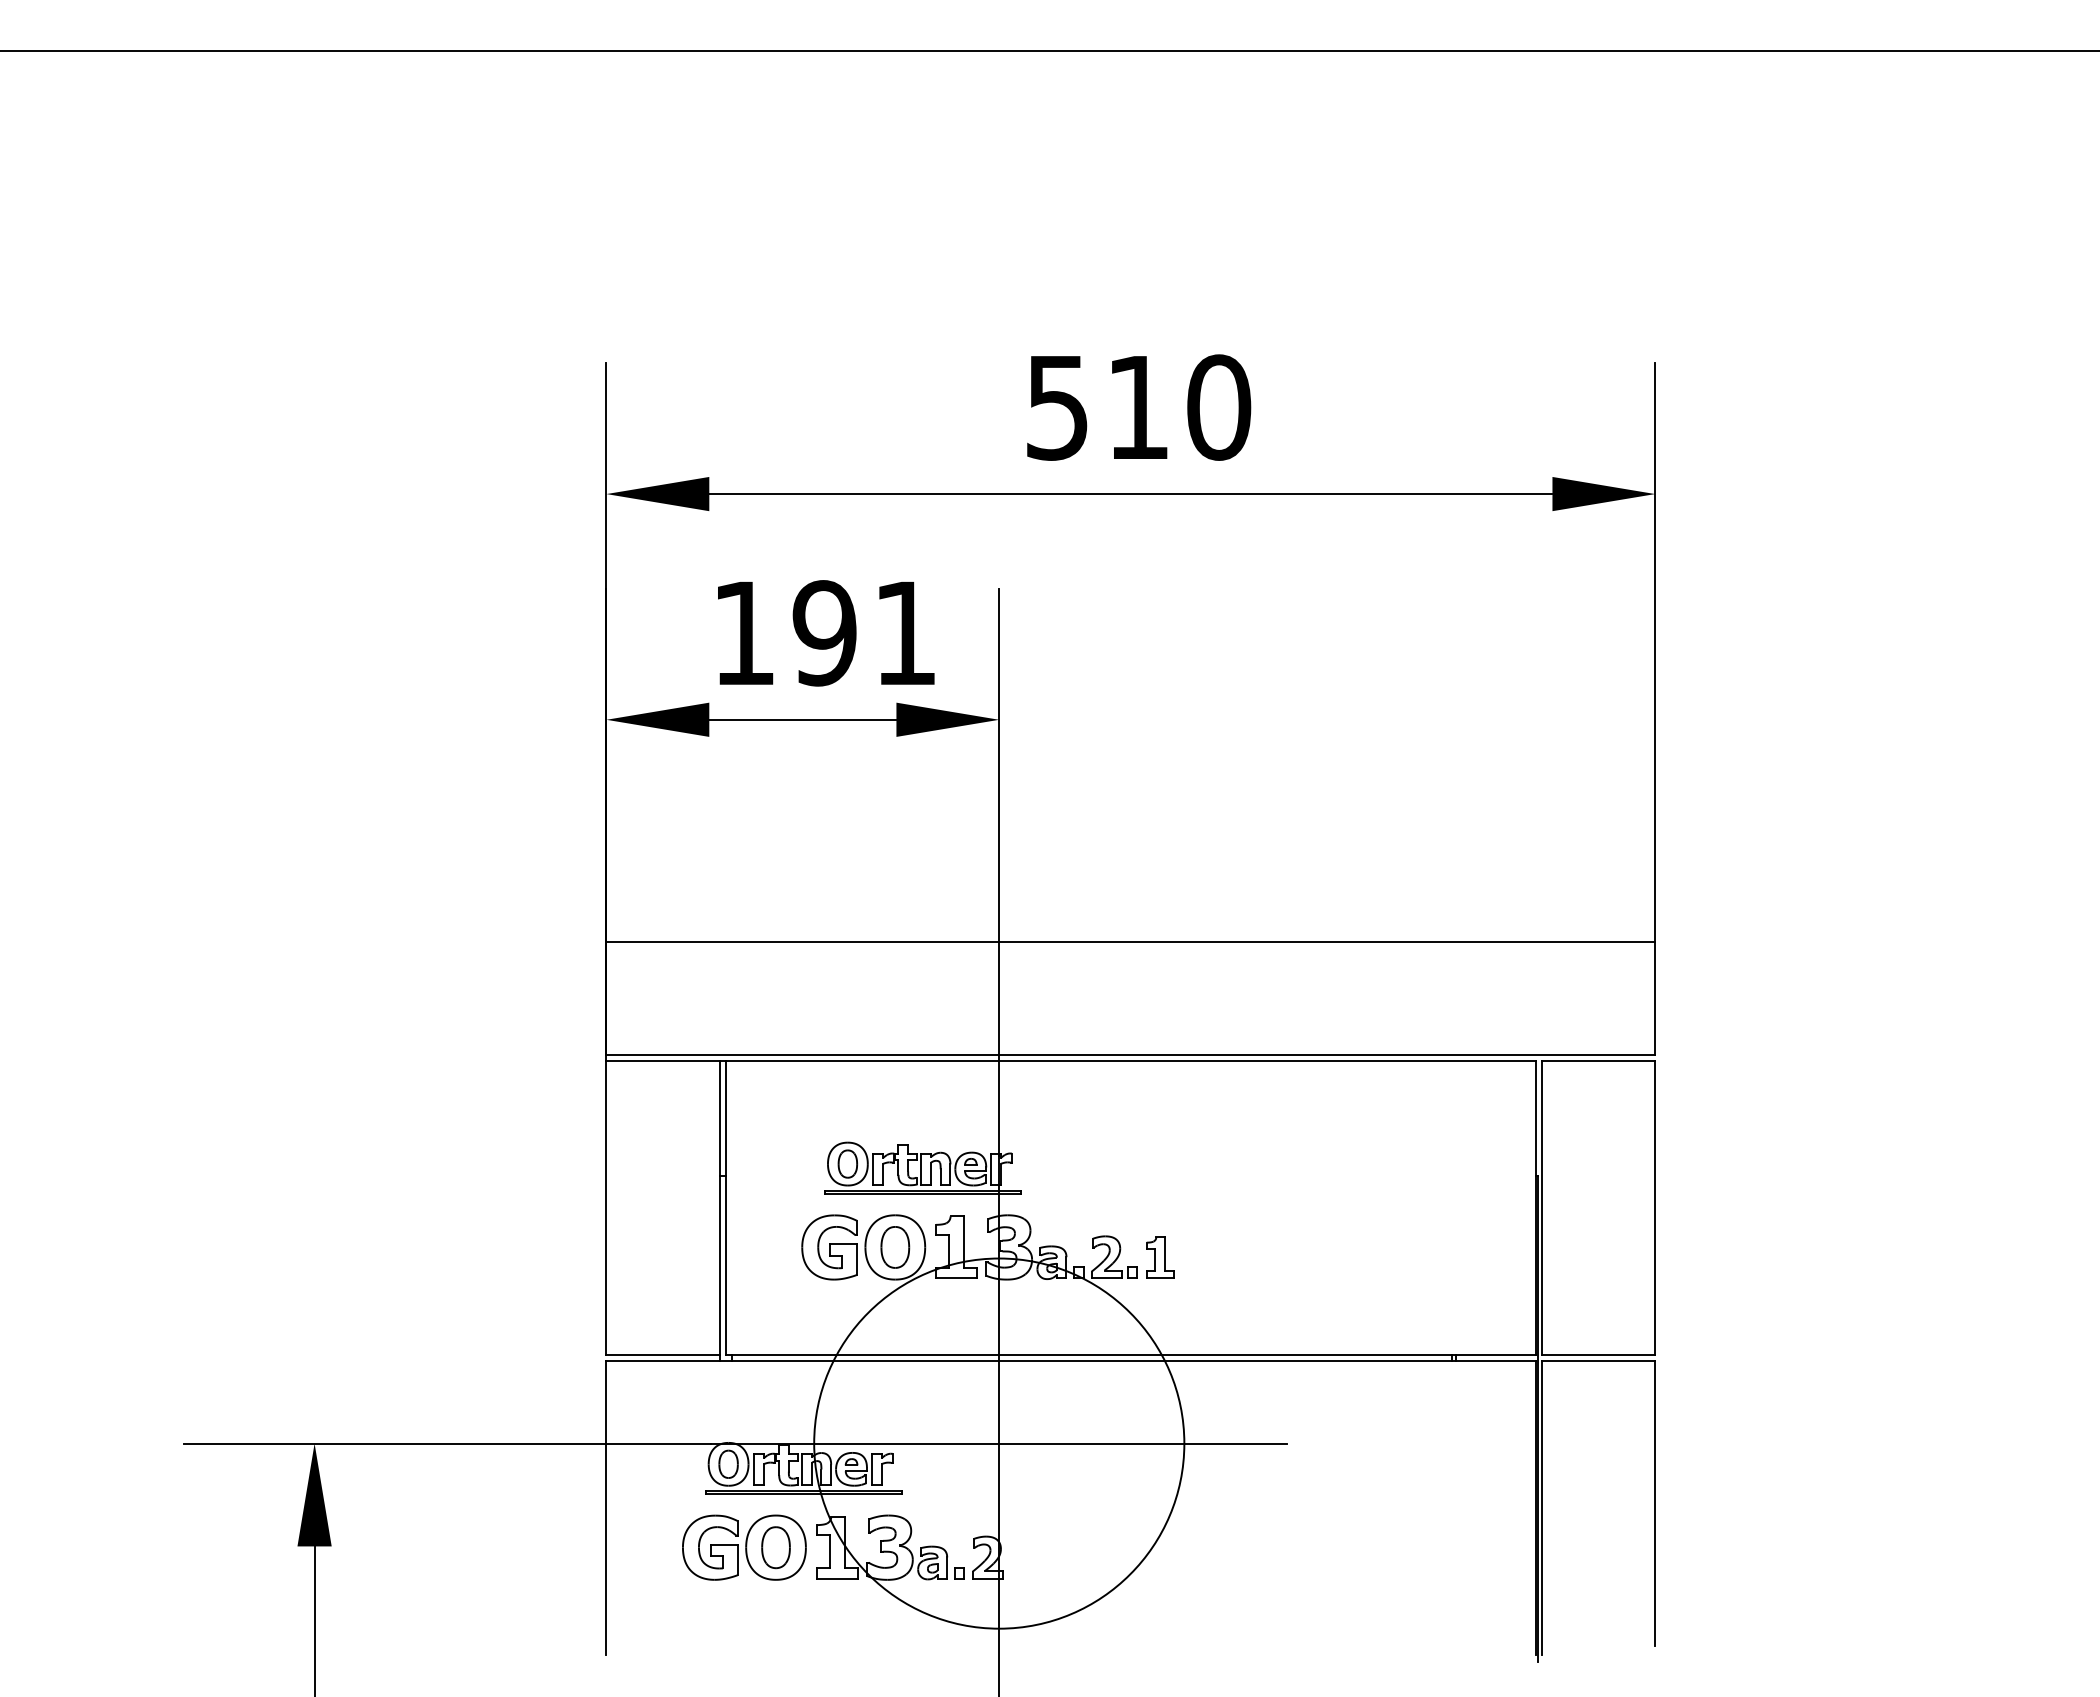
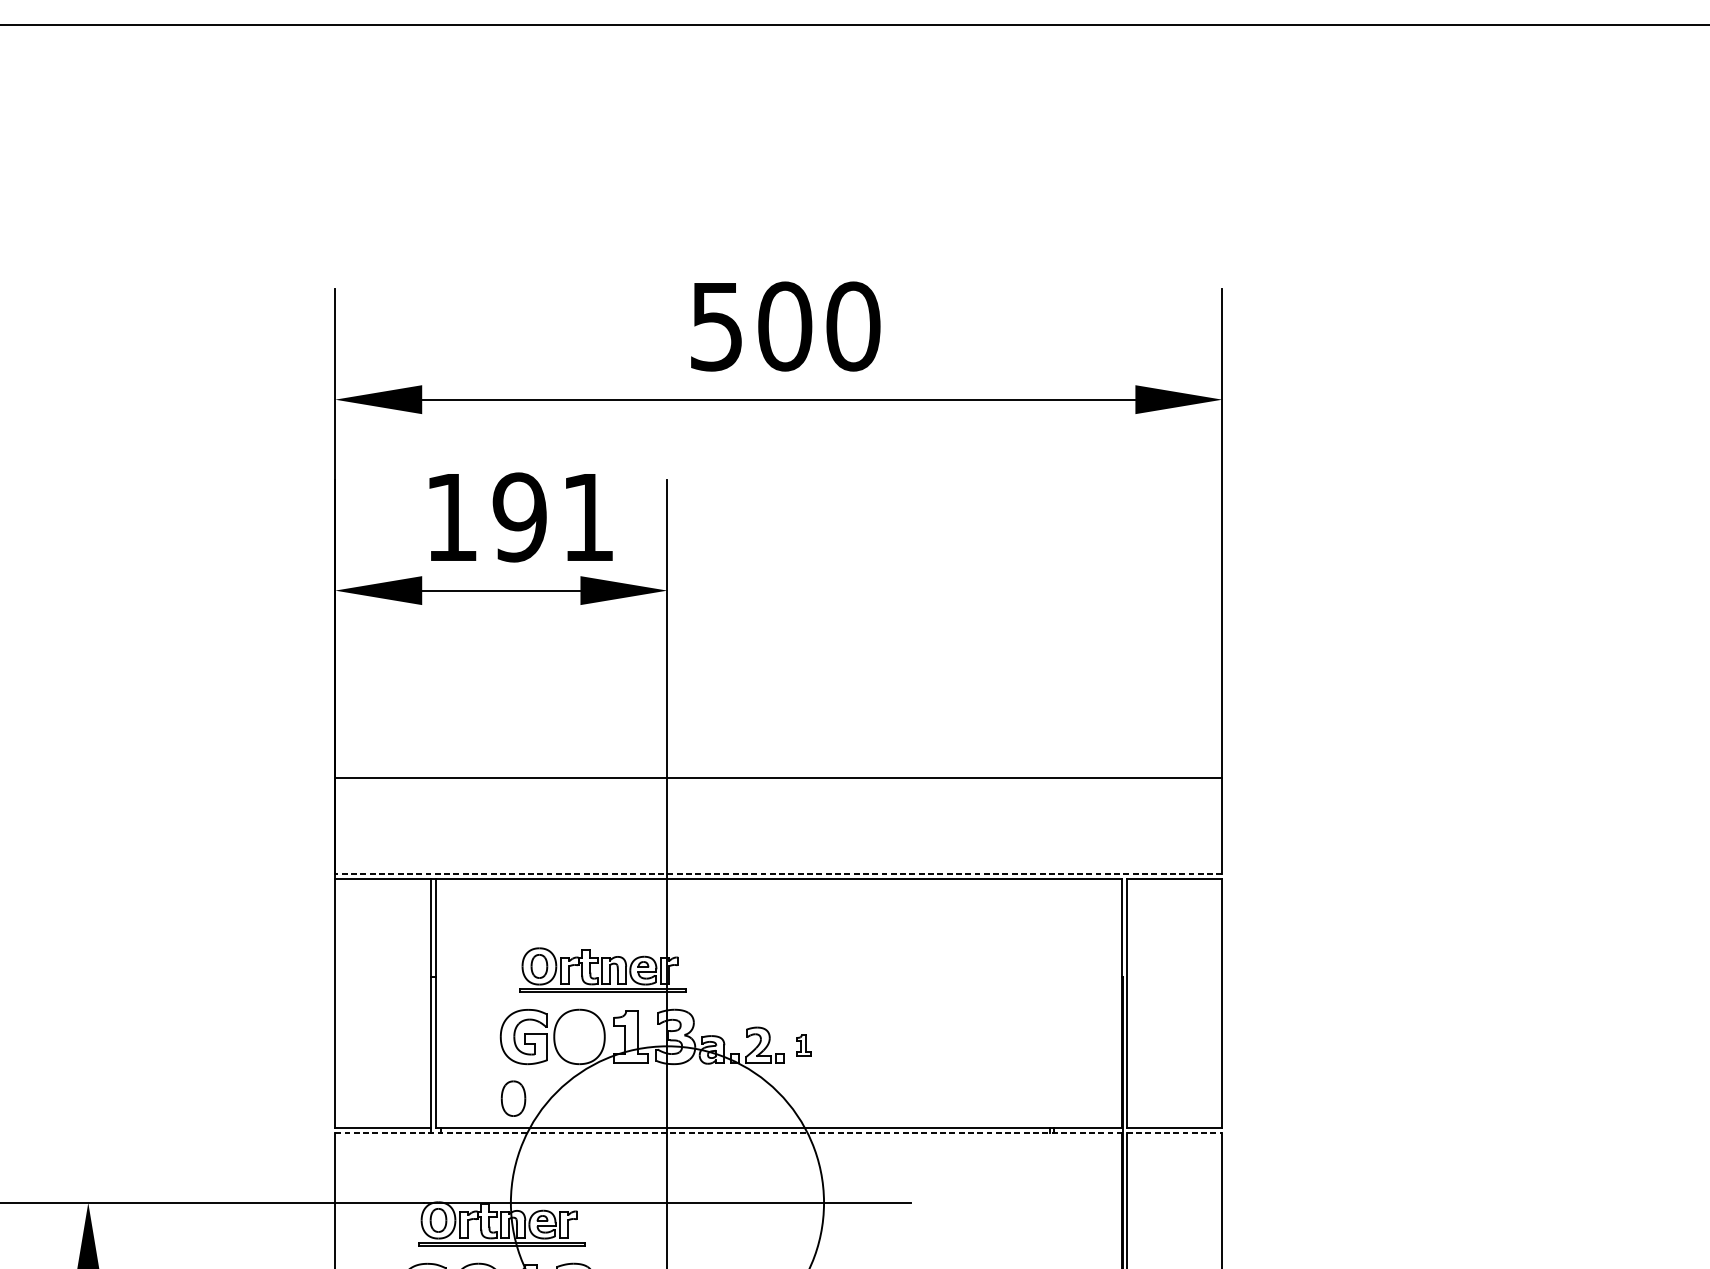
text: (1138, 407) -> (785, 326), 510 -> 500
line: (1130, 1054) -> (778, 873), solid -> dashed
part: (895, 1247) -> (513, 1098), moved
part: (1160, 1257) -> (803, 1045), size x0.6
line: (1071, 1361) -> (728, 1133), solid -> dashed
line: (1598, 1361) -> (1174, 1133), solid -> dashed

